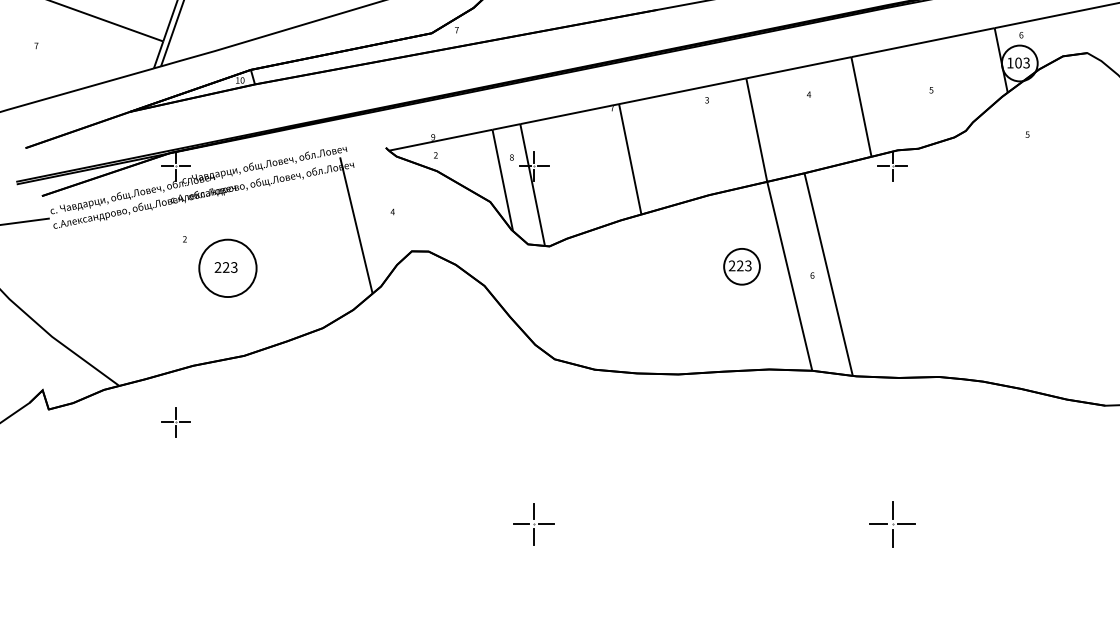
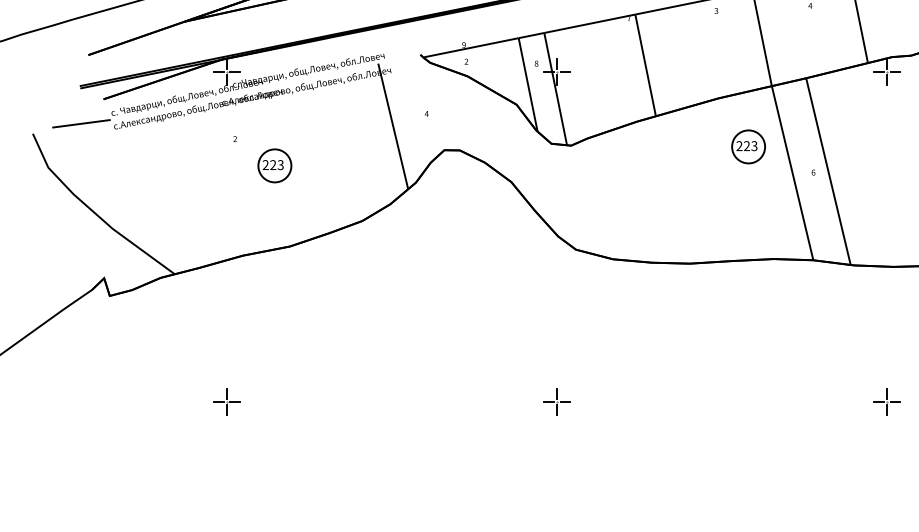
part: (741, 266) -> (748, 146), moved
circle: (227, 268) -> (274, 166), size x0.62
part: (175, 422) -> (226, 401), moved
part: (534, 524) -> (557, 401), size x0.71
part: (892, 524) -> (887, 401), size x0.62

